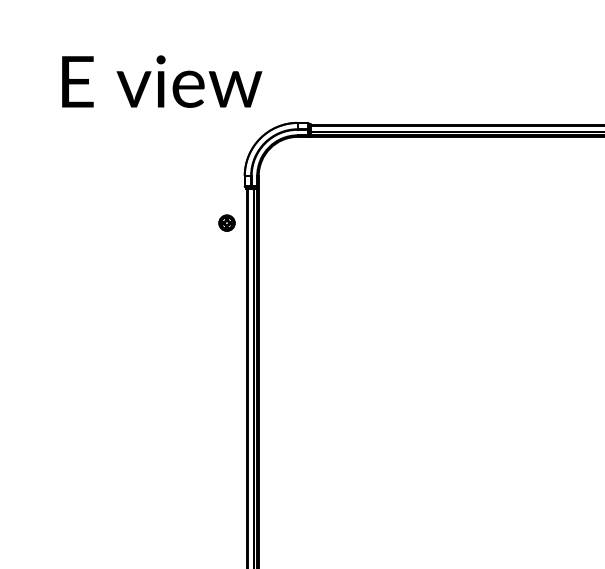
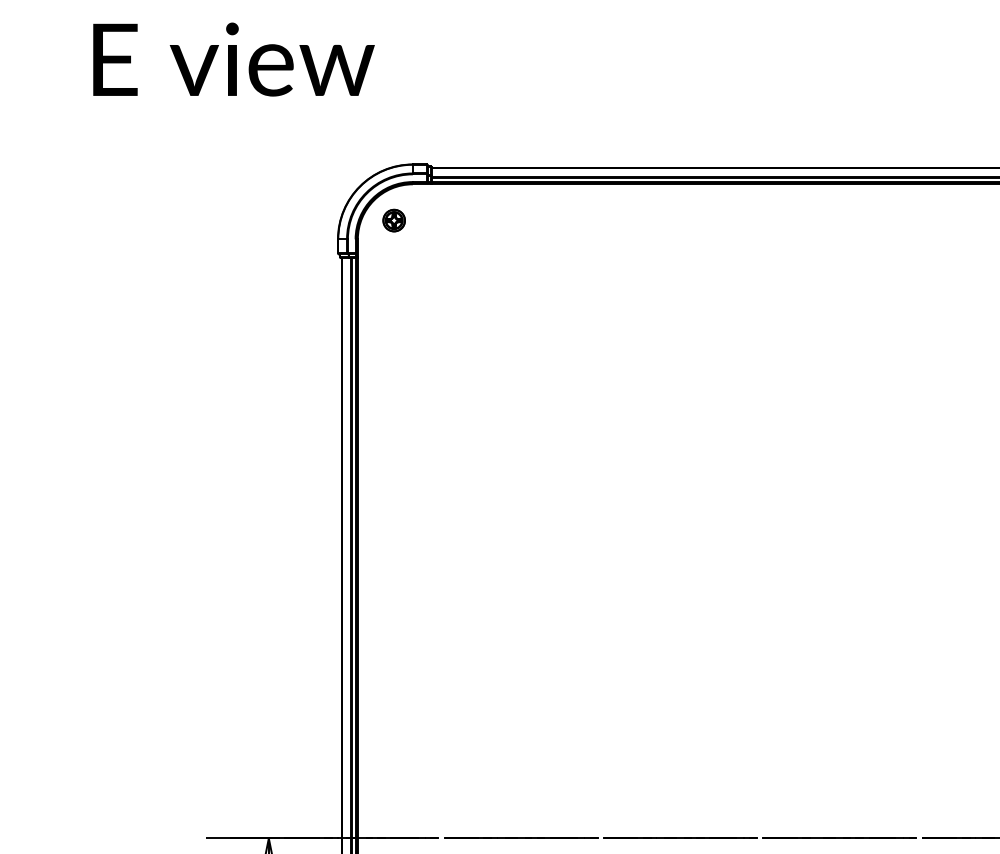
text: (161, 81) -> (233, 59), moved
part: (226, 223) -> (393, 220), moved

